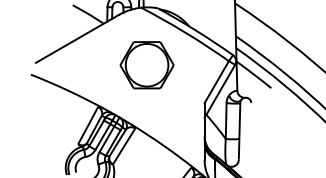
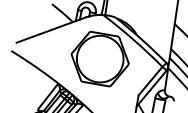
part: (146, 65) -> (99, 59), size x1.43

